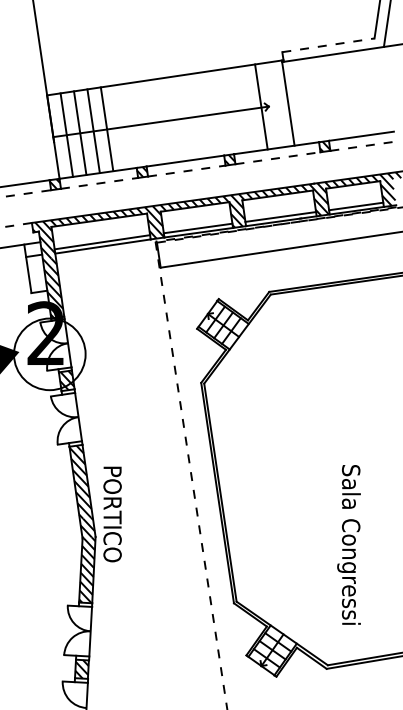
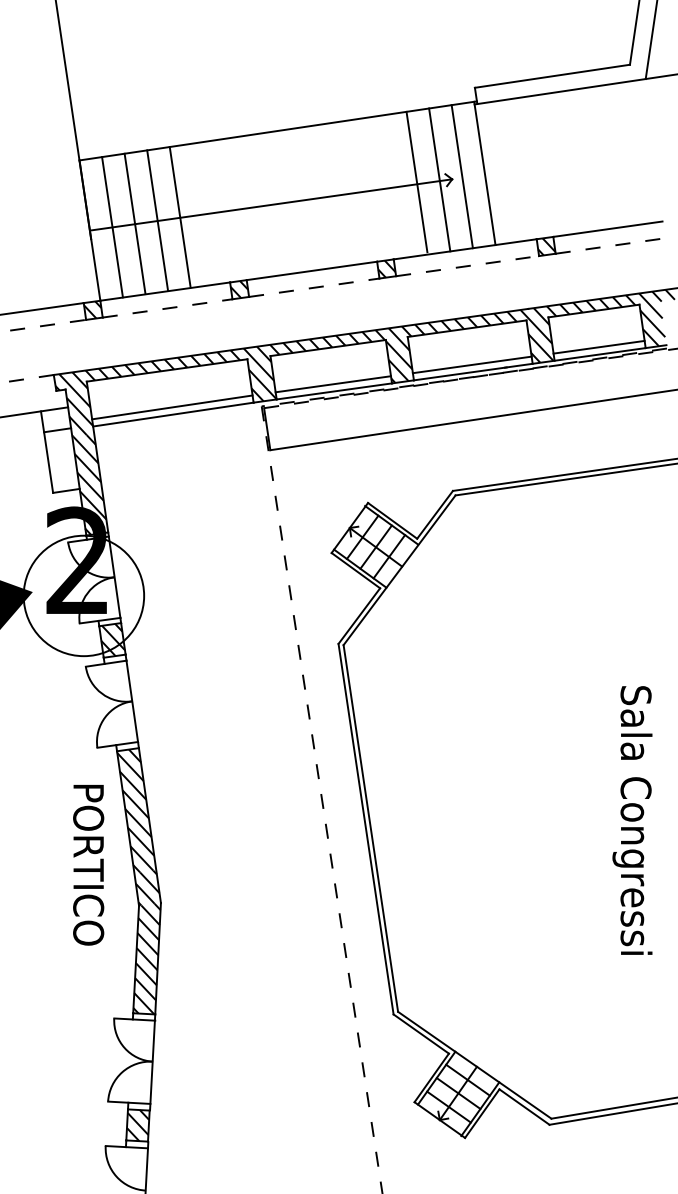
line: (328, 45) -> (552, 76), dashed -> solid
line: (274, 104) -> (461, 175), added
line: (247, 107) -> (416, 180), added
text: (112, 514) -> (88, 865), moved
text: (348, 544) -> (631, 819), moved

